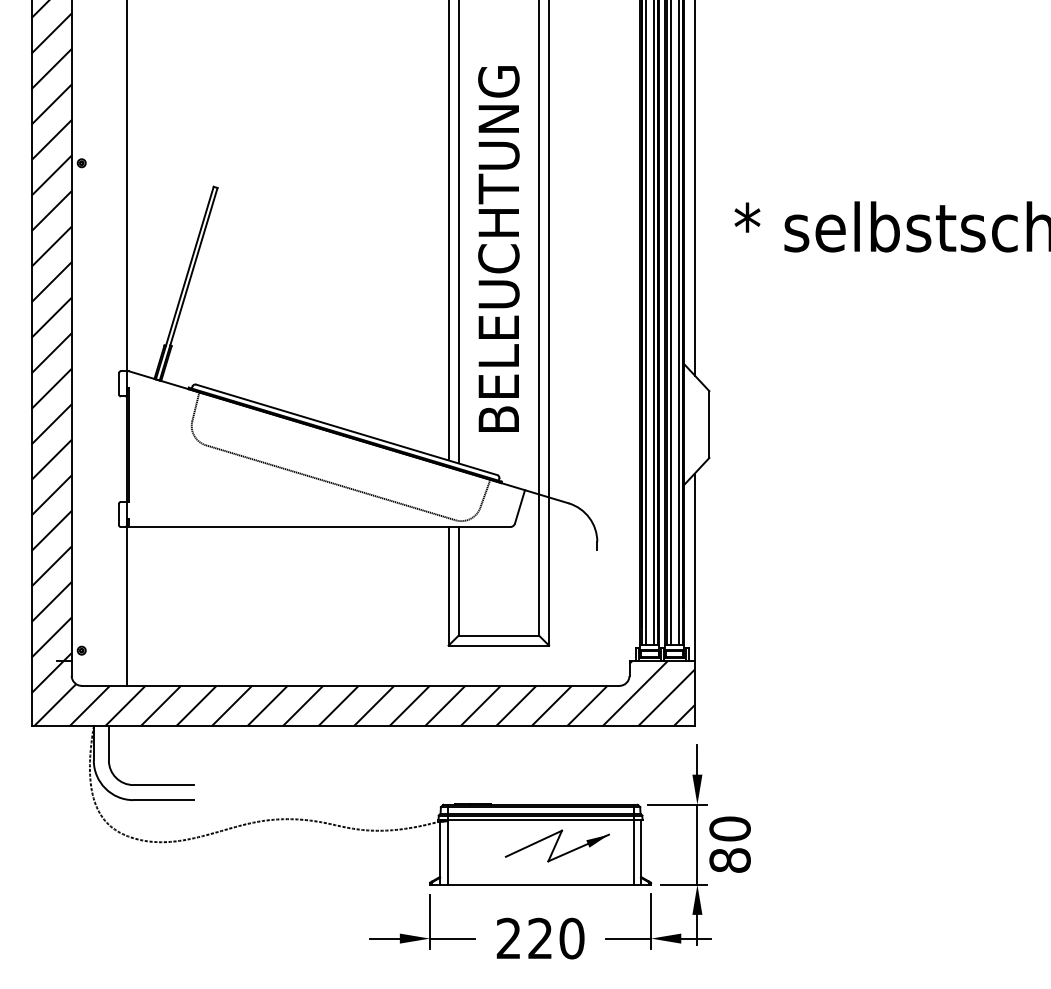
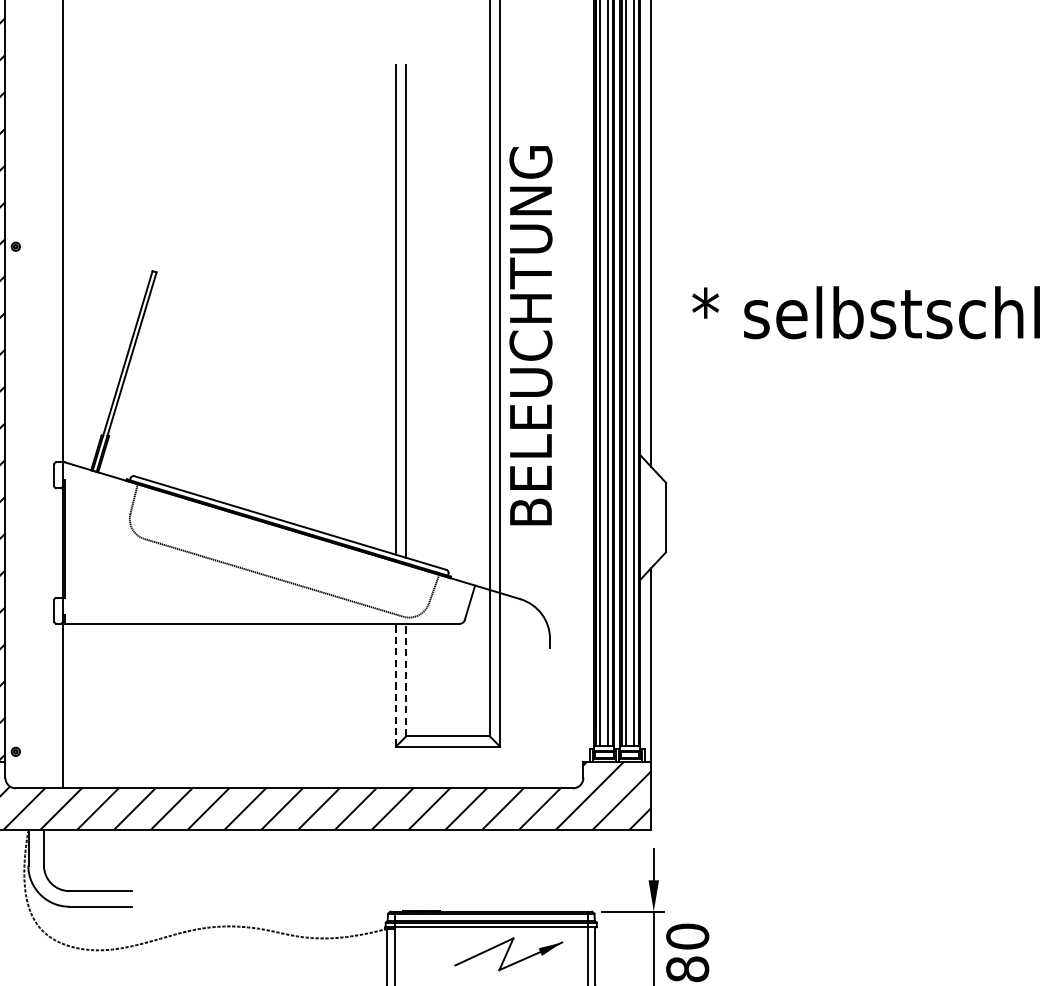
text: (498, 248) -> (530, 335), moved
line: (458, 580) -> (406, 679), solid -> dashed
line: (448, 585) -> (395, 684), solid -> dashed

